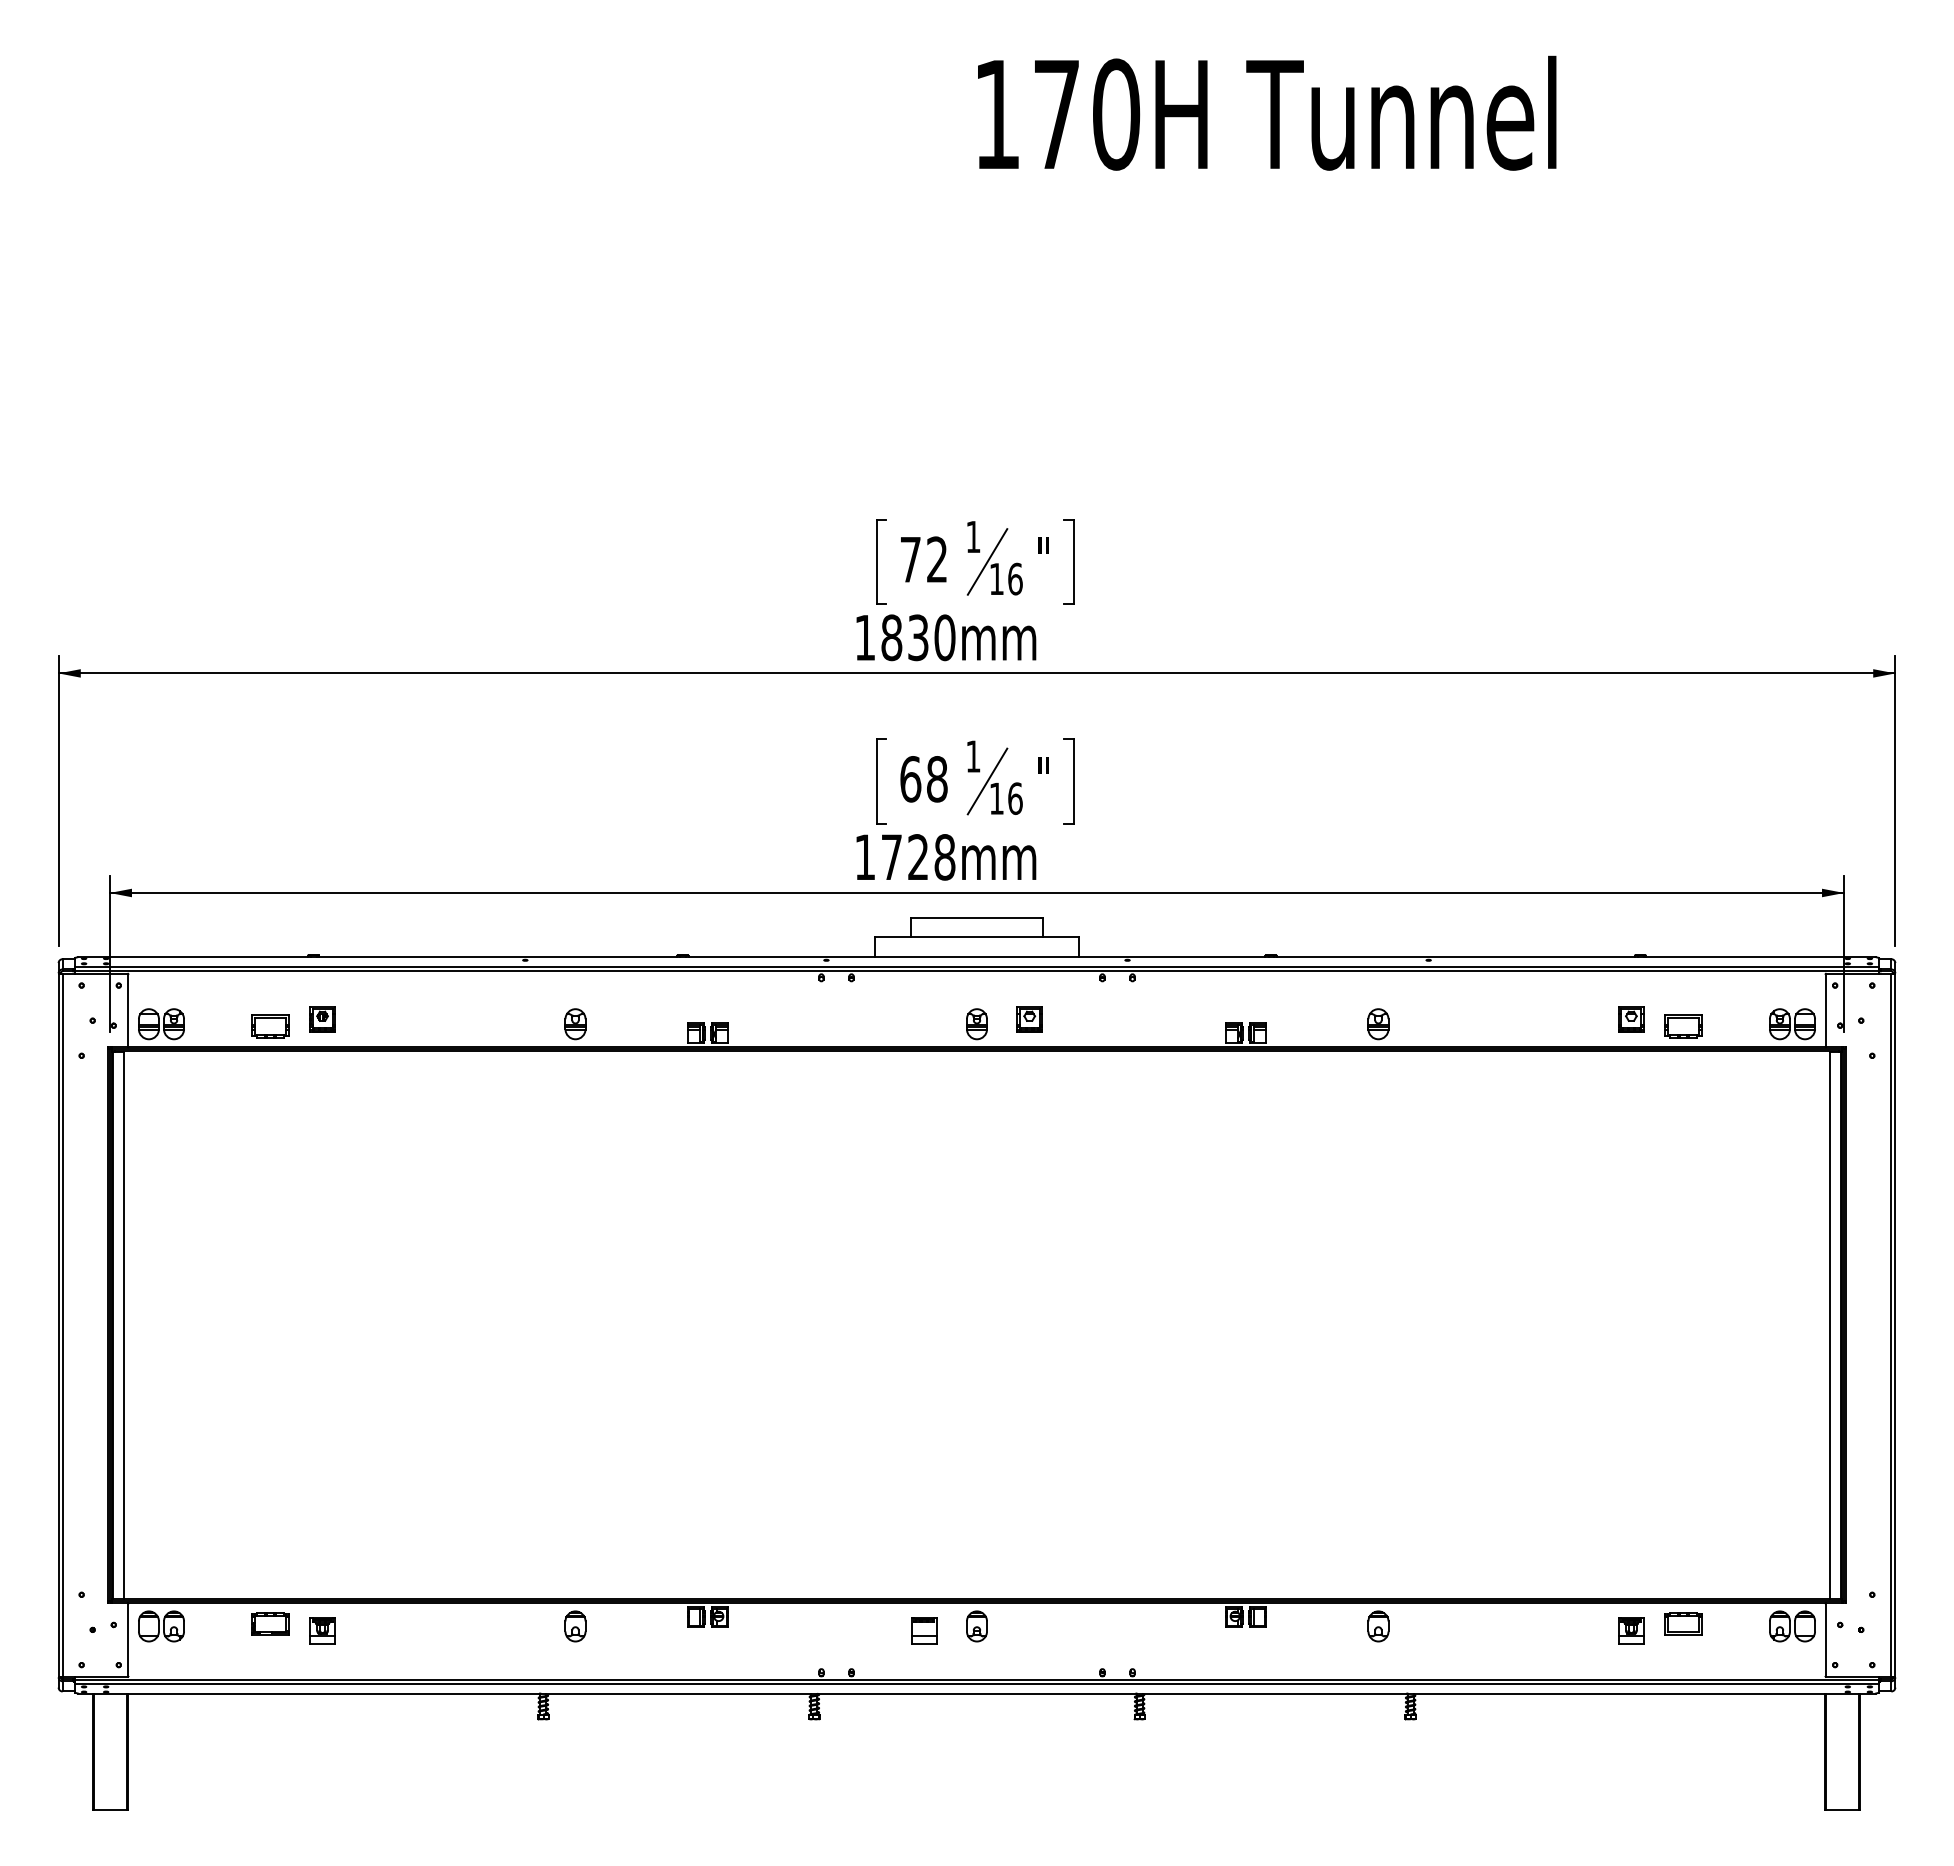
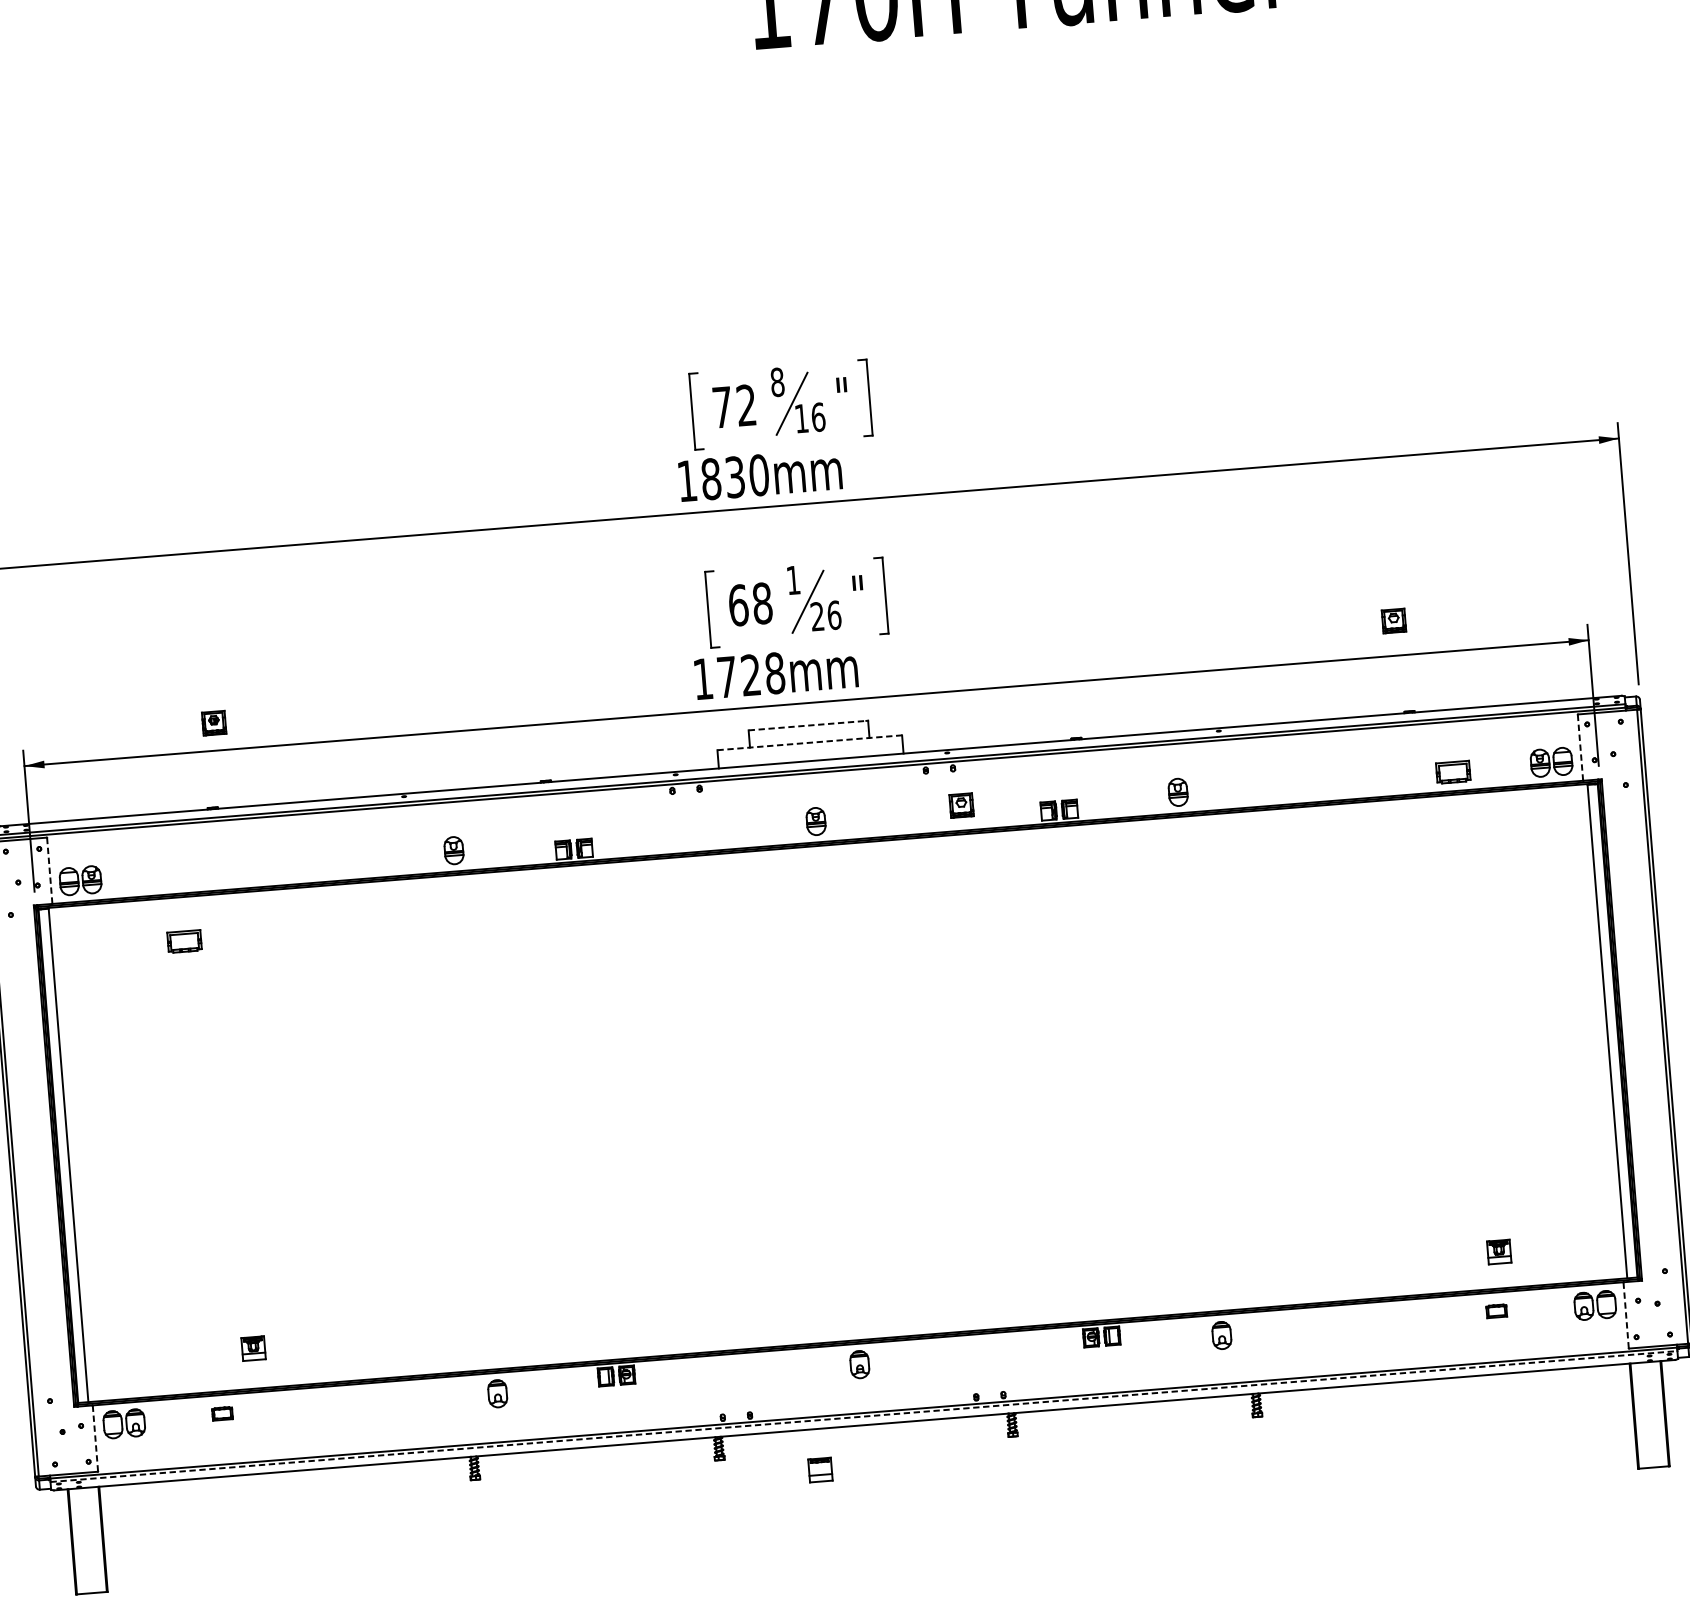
text: (973, 536) -> (777, 381), 1 -> 8
text: (996, 798) -> (817, 616), 16 -> 26
line: (976, 917) -> (807, 725), solid -> dashed
line: (977, 936) -> (810, 742), solid -> dashed
line: (128, 1010) -> (49, 870), solid -> dashed
line: (1825, 1011) -> (1580, 748), solid -> dashed
part: (322, 1019) -> (214, 723), moved
part: (1029, 1019) -> (961, 805), moved
part: (1631, 1019) -> (1394, 620), moved
part: (270, 1026) -> (184, 941), moved
part: (270, 1623) -> (222, 1413), size x0.6
part: (1683, 1623) -> (1496, 1310), size x0.6
part: (322, 1630) -> (253, 1348), moved
part: (924, 1630) -> (820, 1469), moved
part: (1631, 1630) -> (1499, 1251), moved
line: (128, 1639) -> (95, 1438), solid -> dashed
line: (1825, 1640) -> (1626, 1315), solid -> dashed
line: (977, 1684) -> (864, 1416), solid -> dashed

